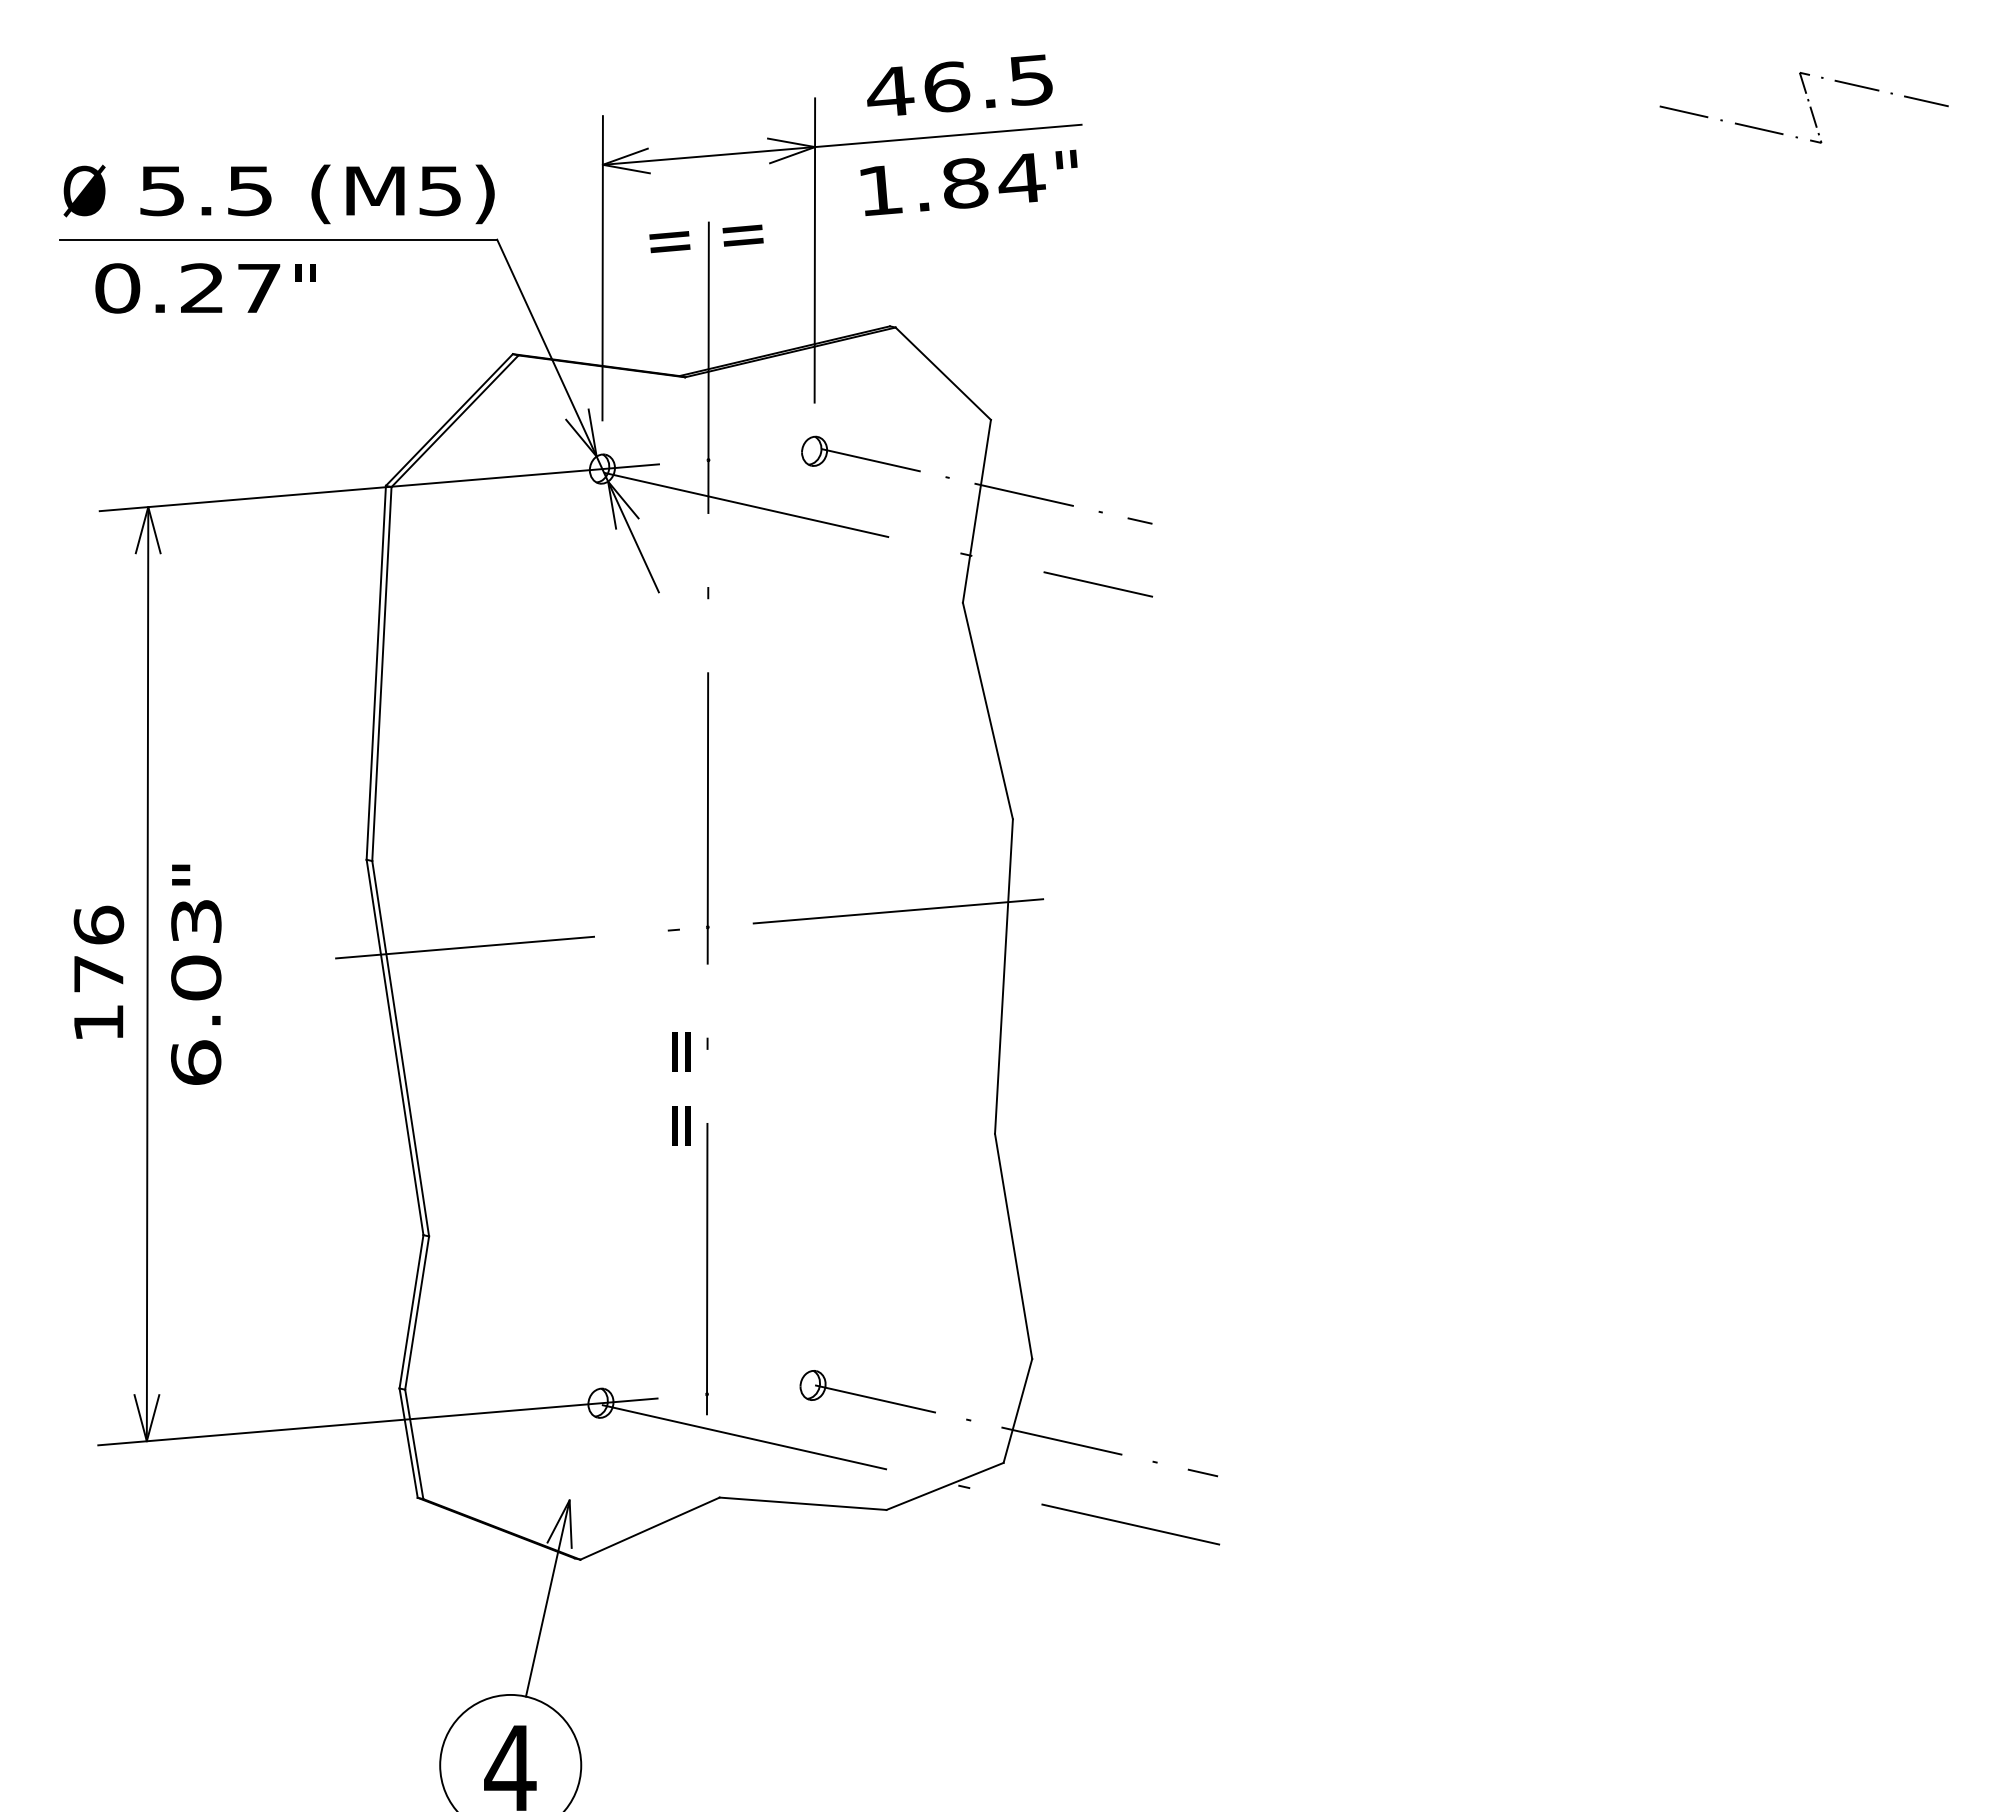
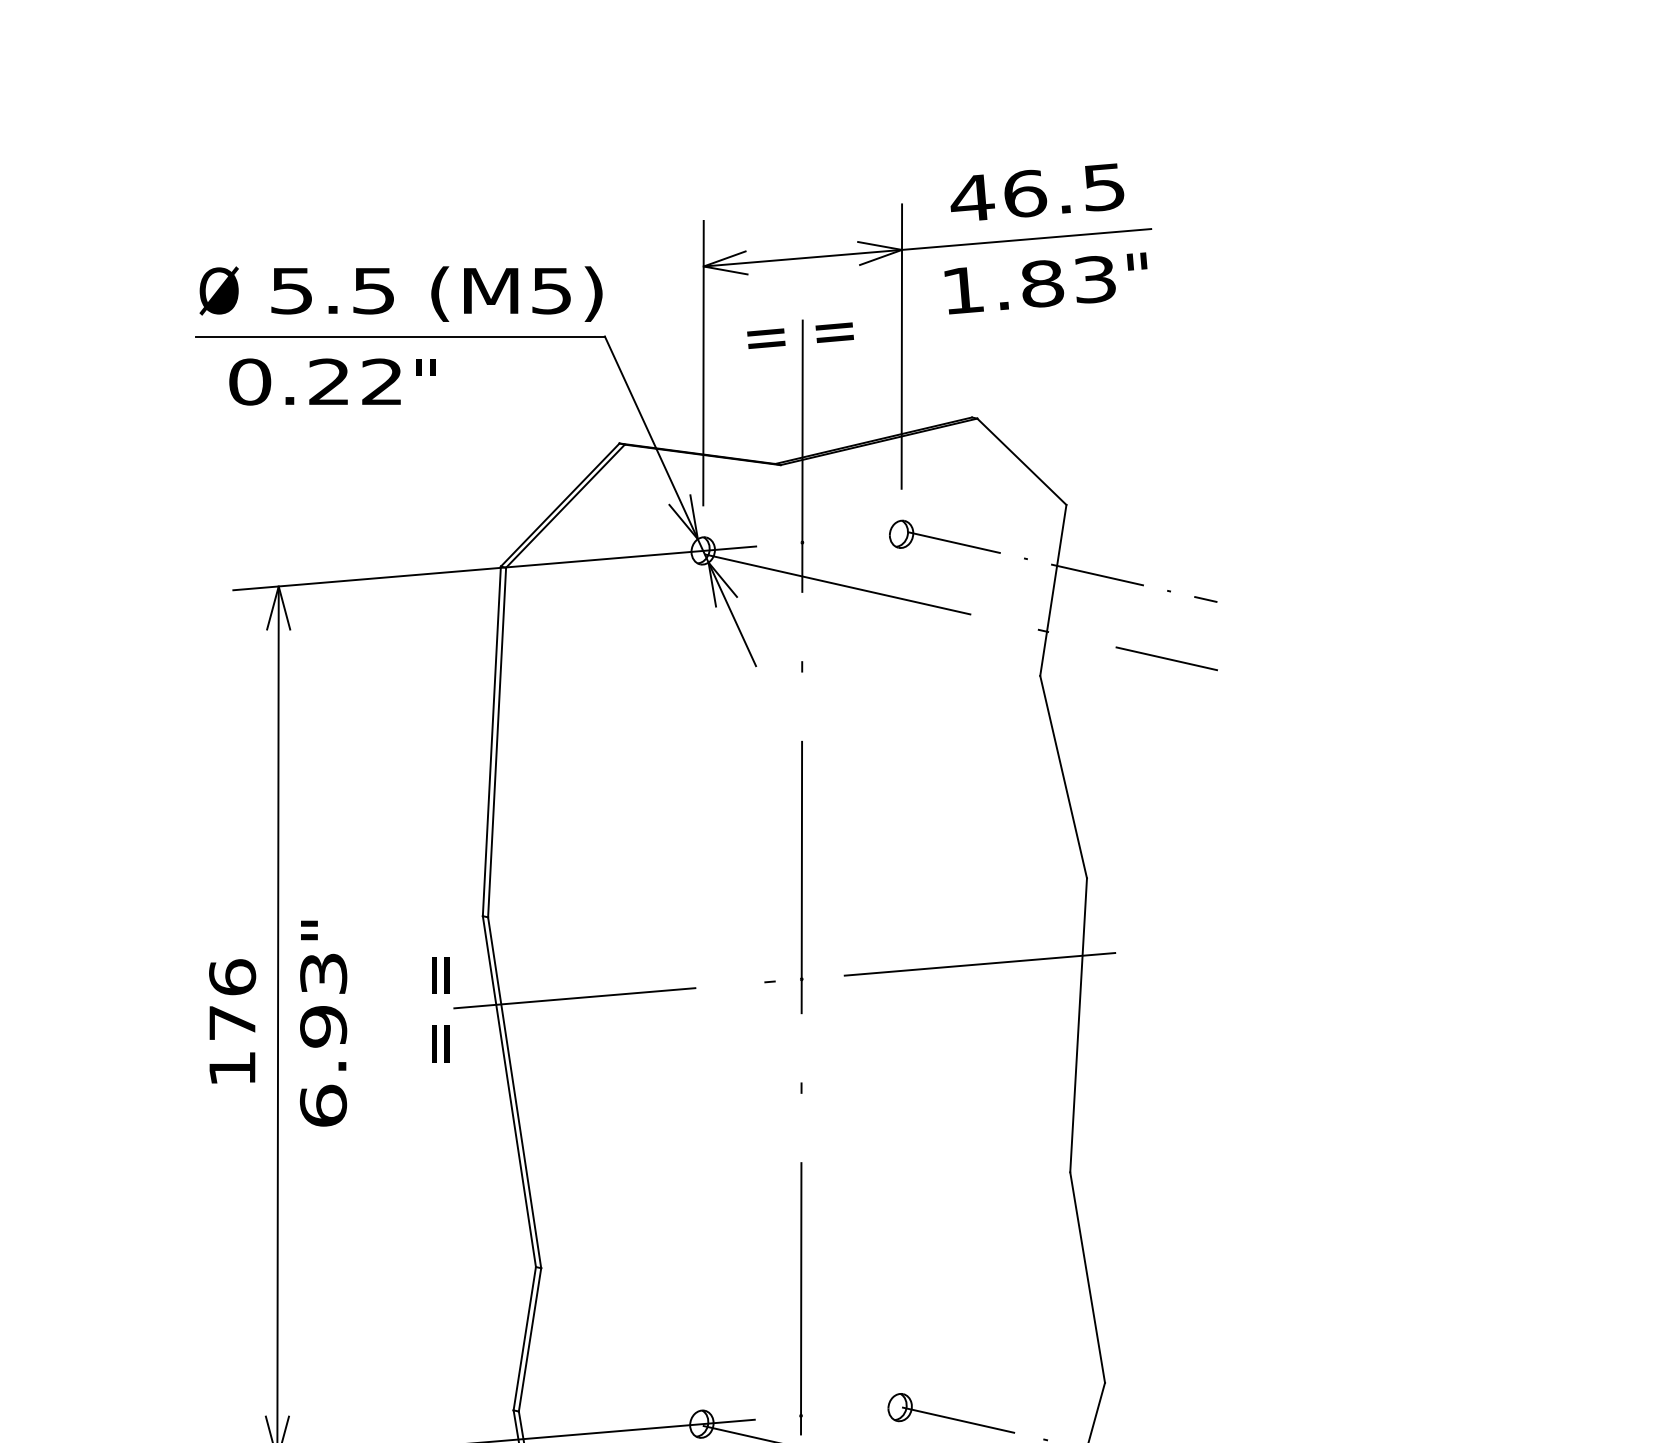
text: (1021, 178) -> (1095, 279), 1.84 -> 1.83
text: (258, 287) -> (381, 381), 0.27 -> 0.22
text: (196, 977) -> (323, 1026), 6.03 -> 6.93
text: (681, 1088) -> (440, 1009), moved

